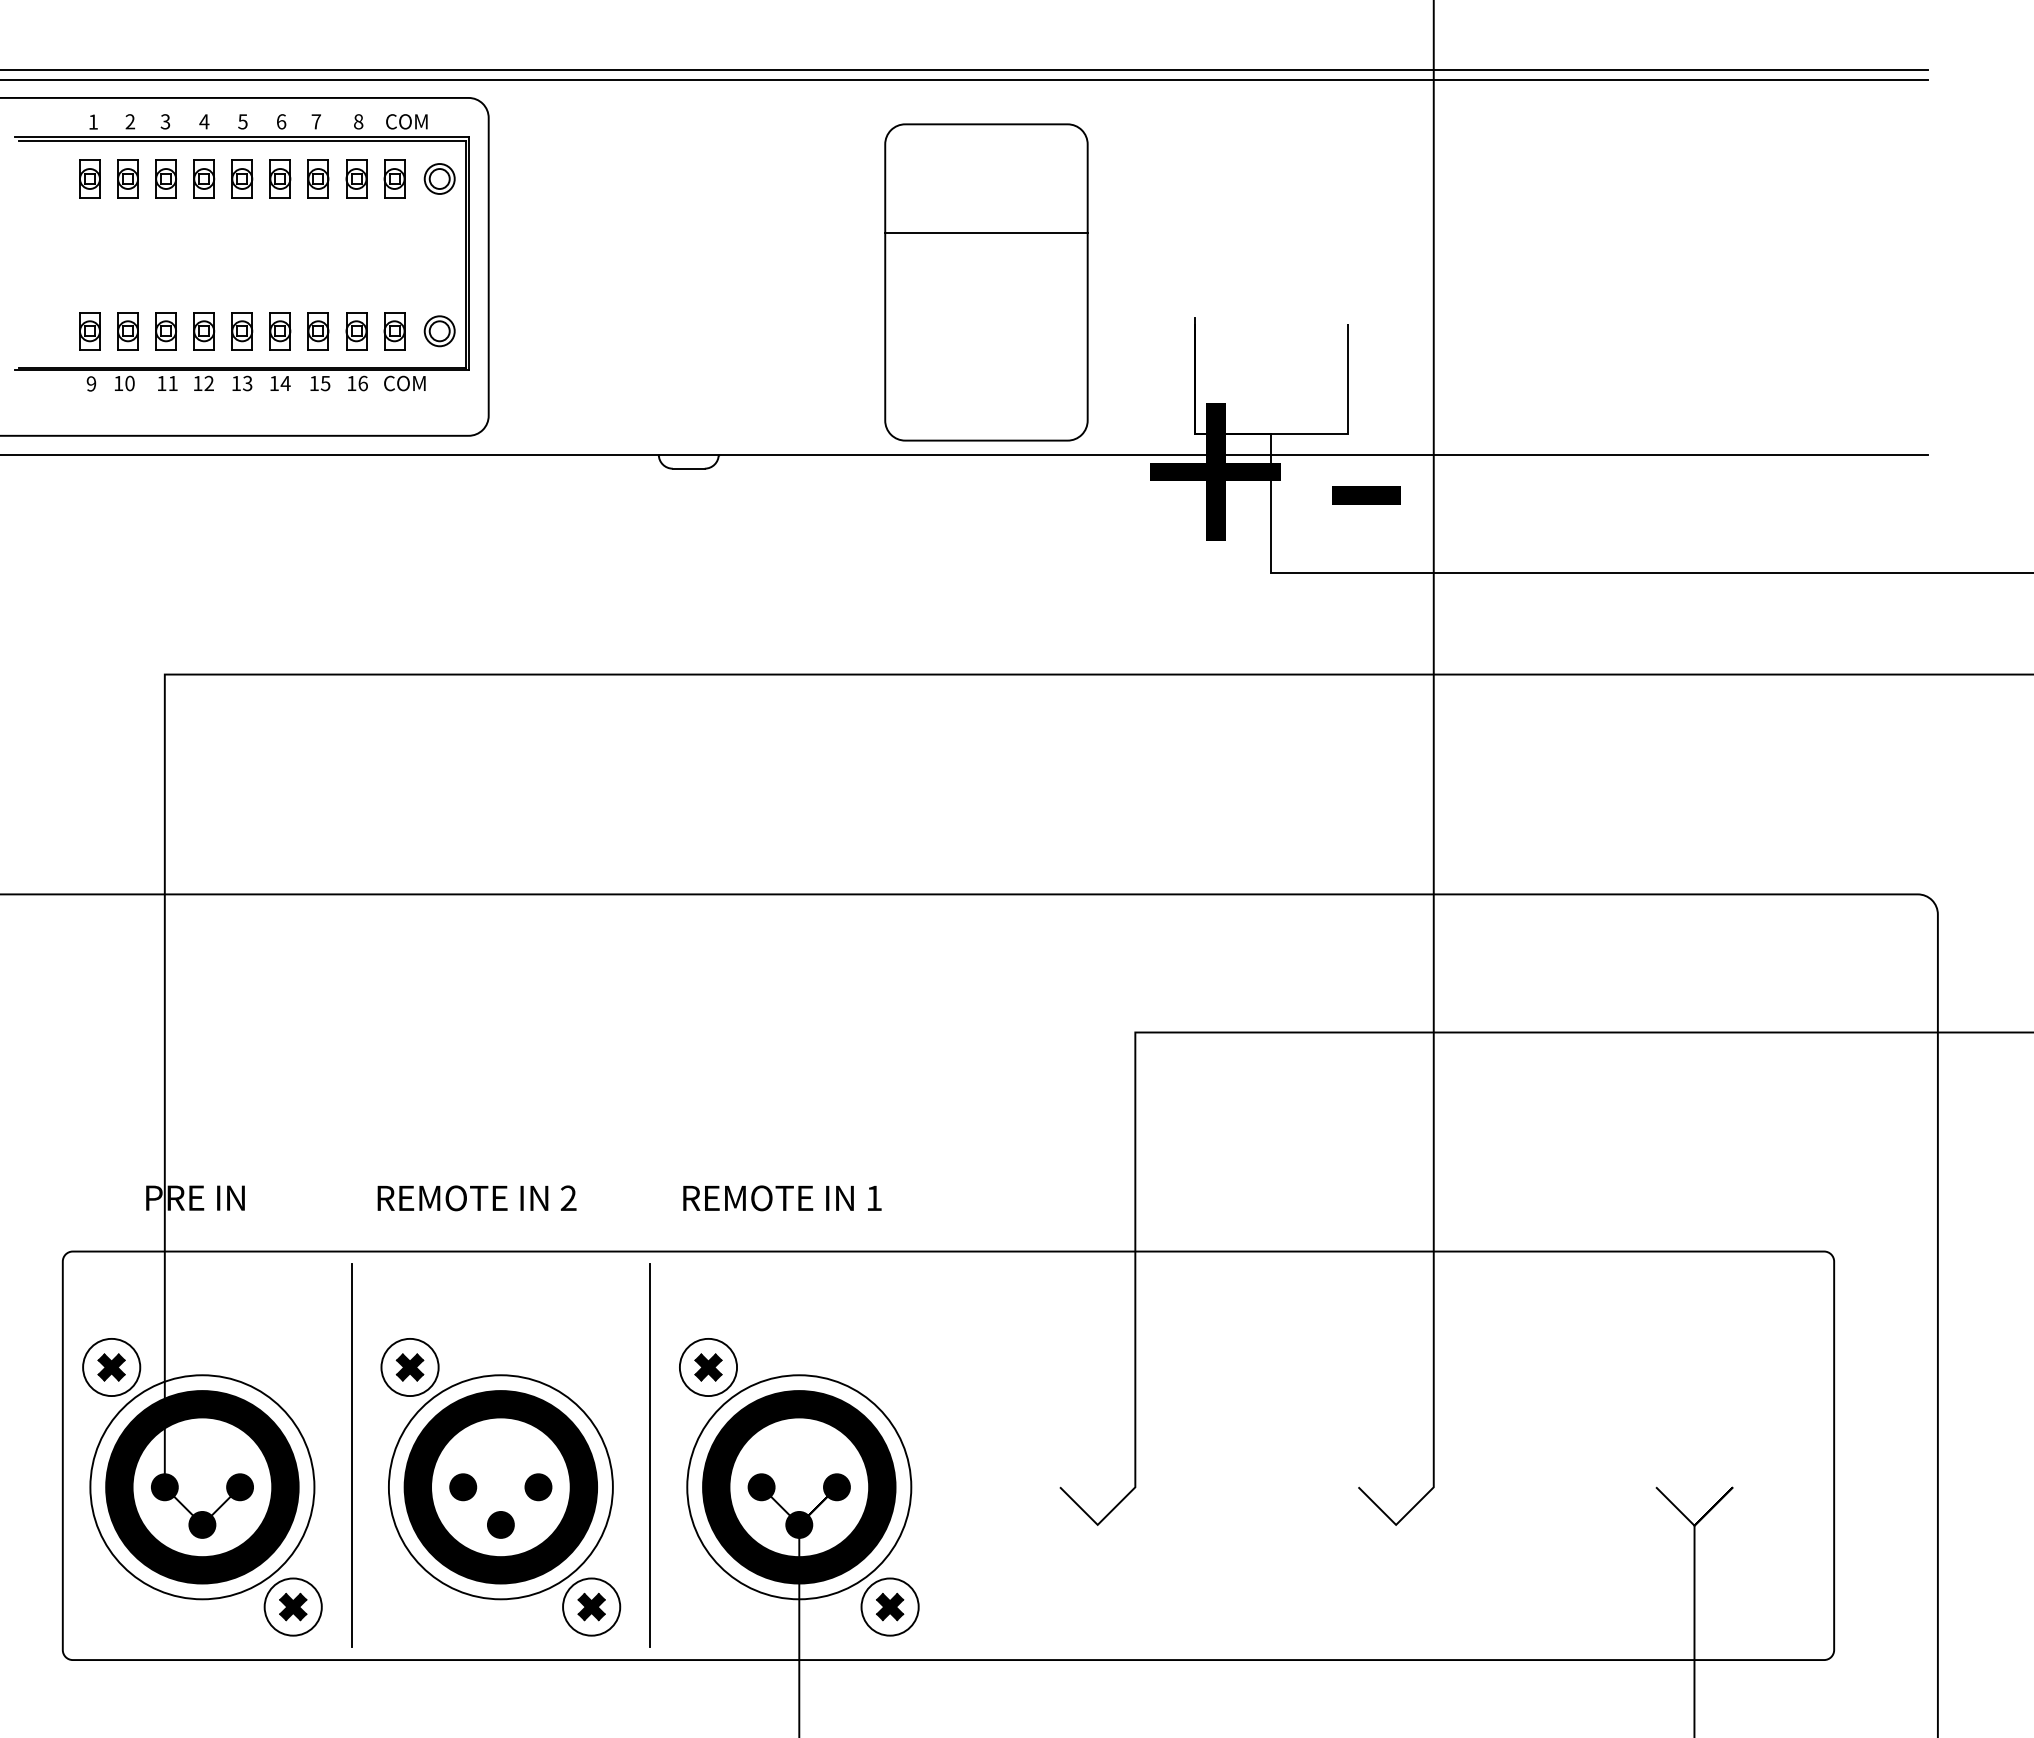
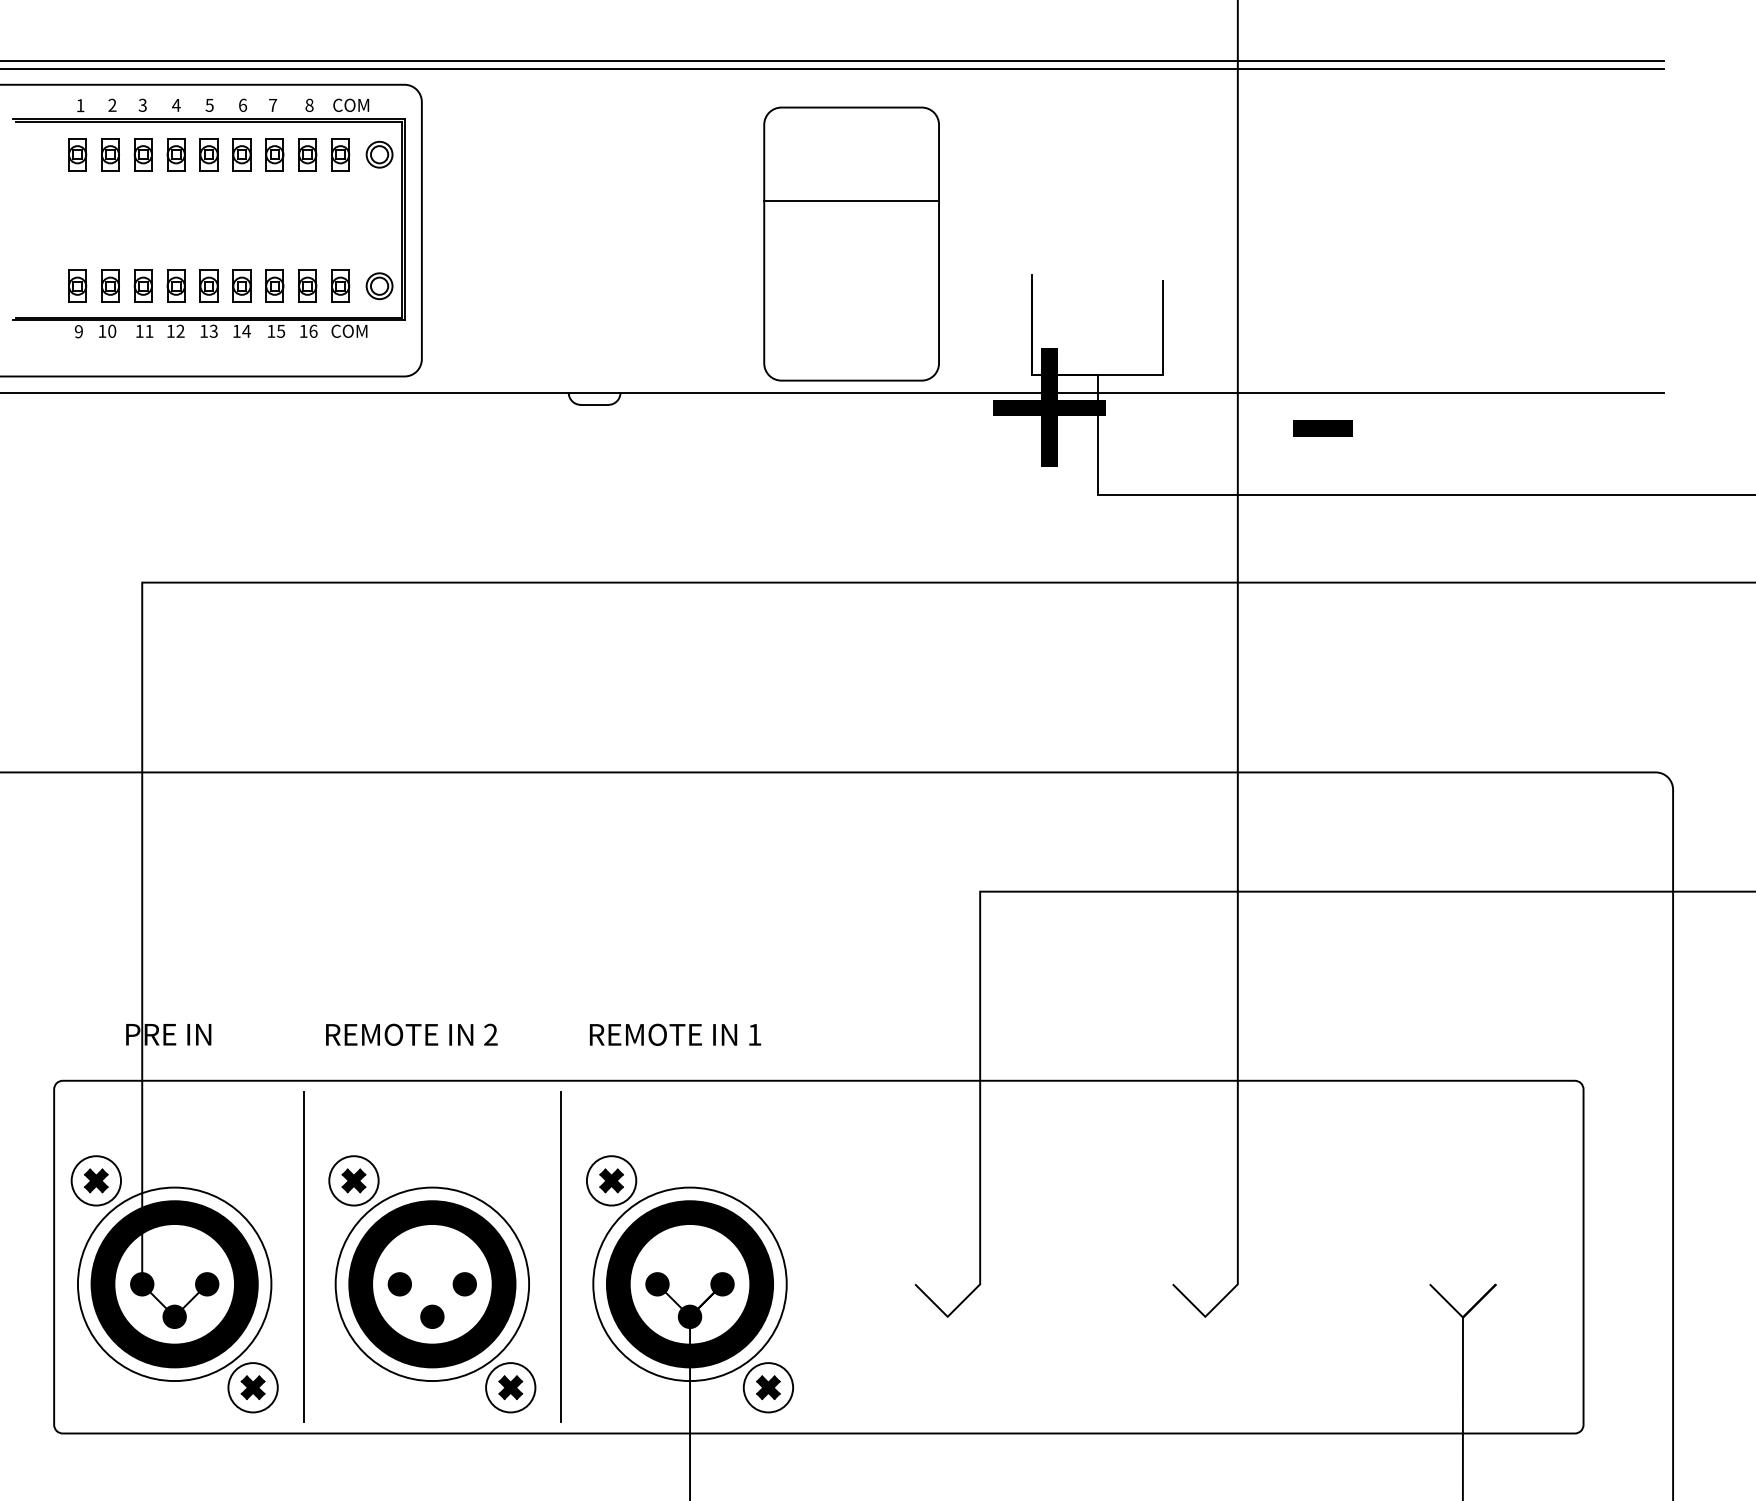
text: (1366, 495) -> (1323, 428), moved

